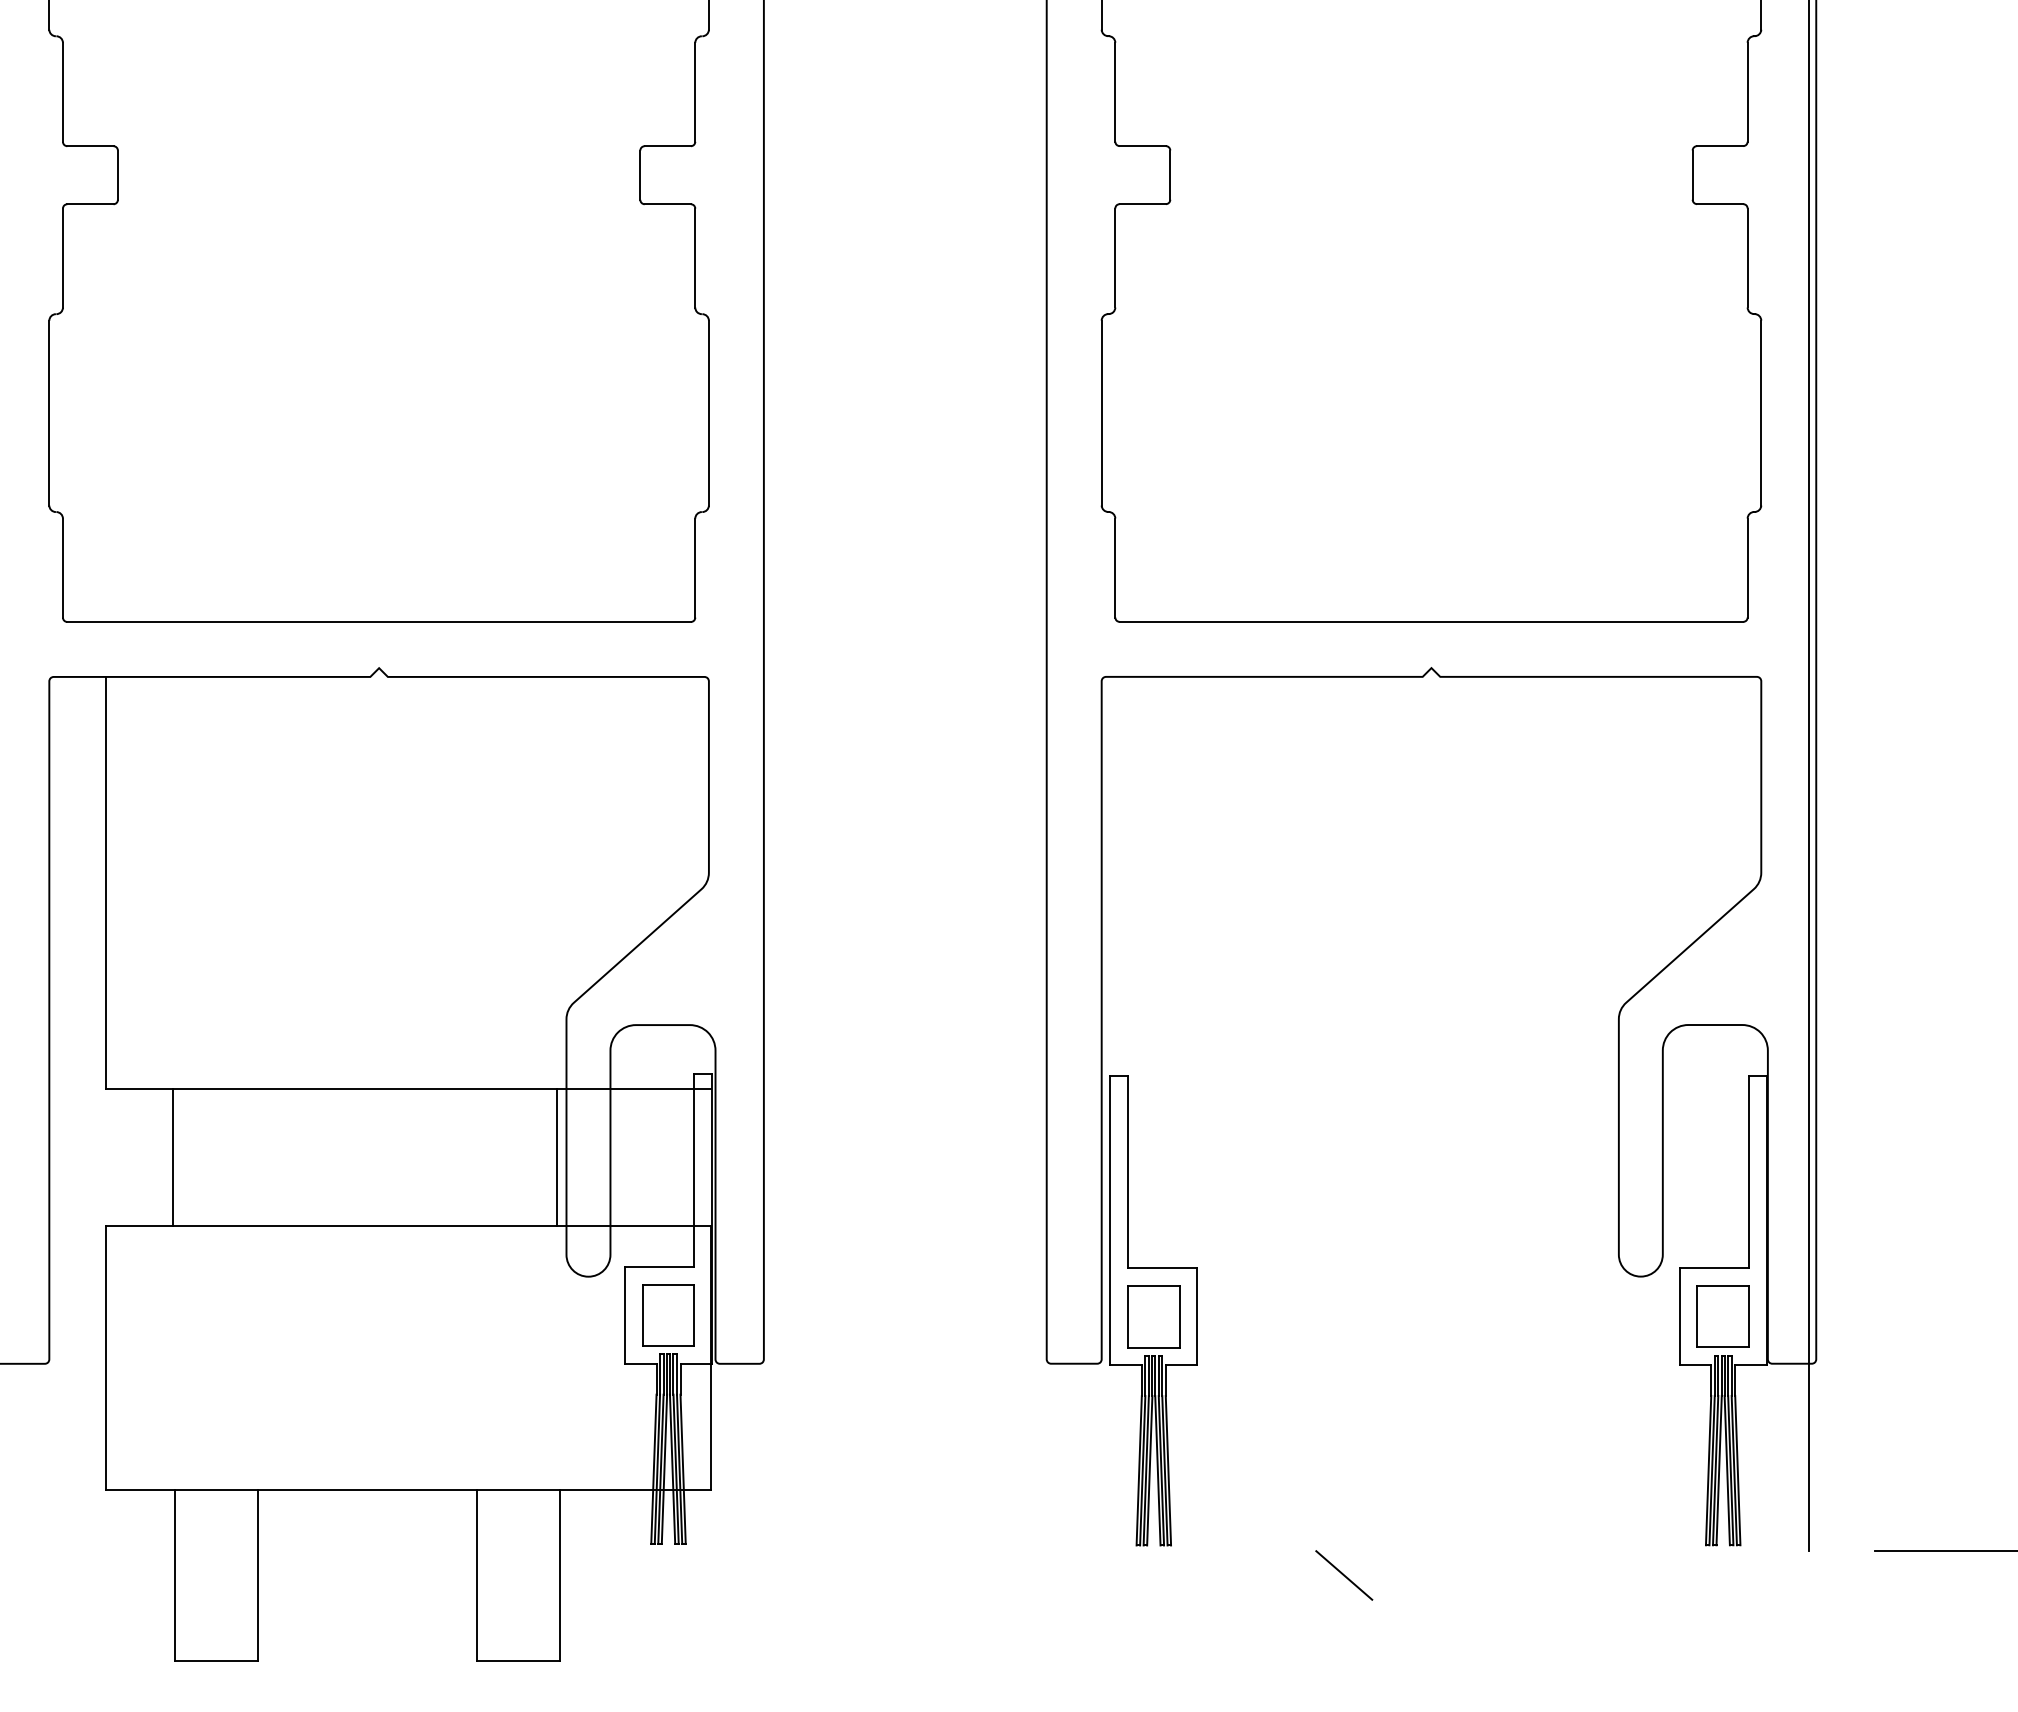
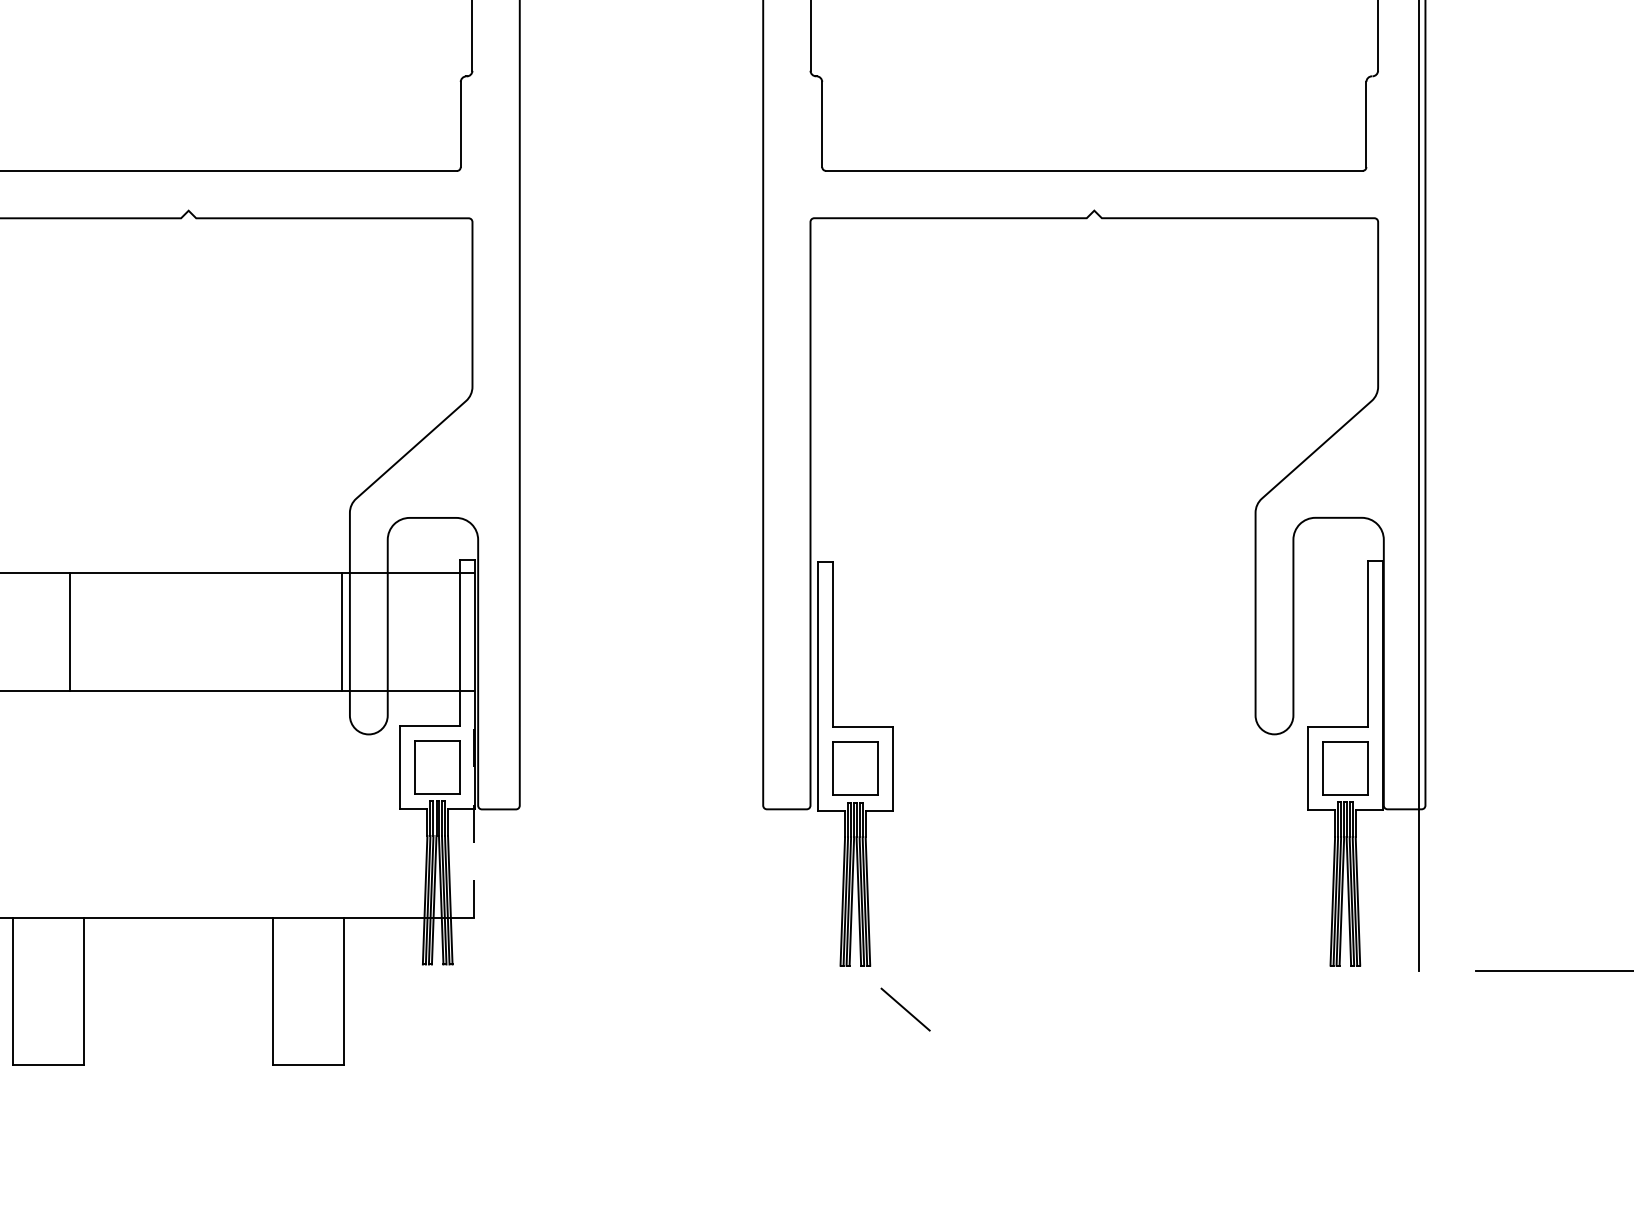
line: (172, 1157) -> (69, 631), moved
line: (710, 1358) -> (473, 804), solid -> dashed
line: (1344, 1575) -> (905, 1009), moved

